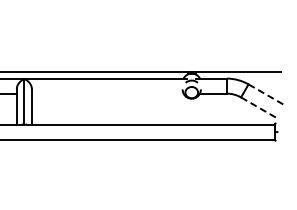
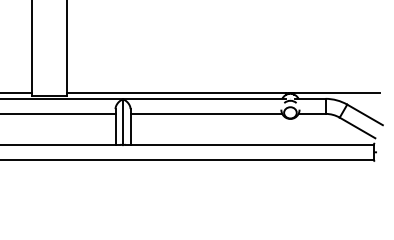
line: (107, 93) -> (206, 113), added
line: (266, 94) -> (365, 114), dashed -> solid
line: (258, 107) -> (357, 127), dashed -> solid

